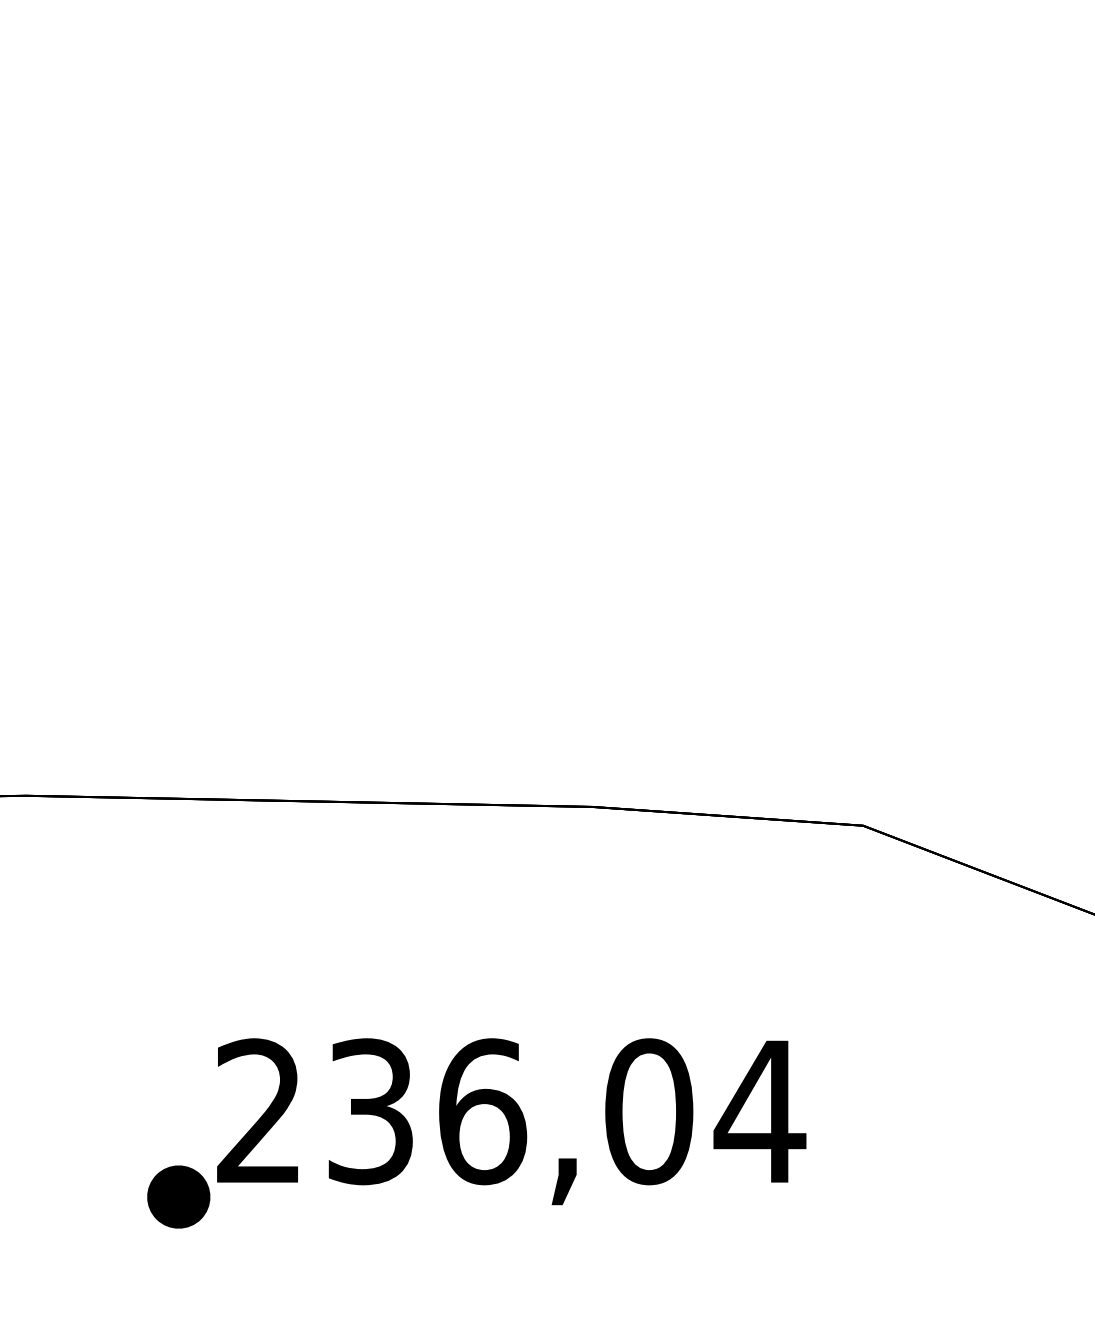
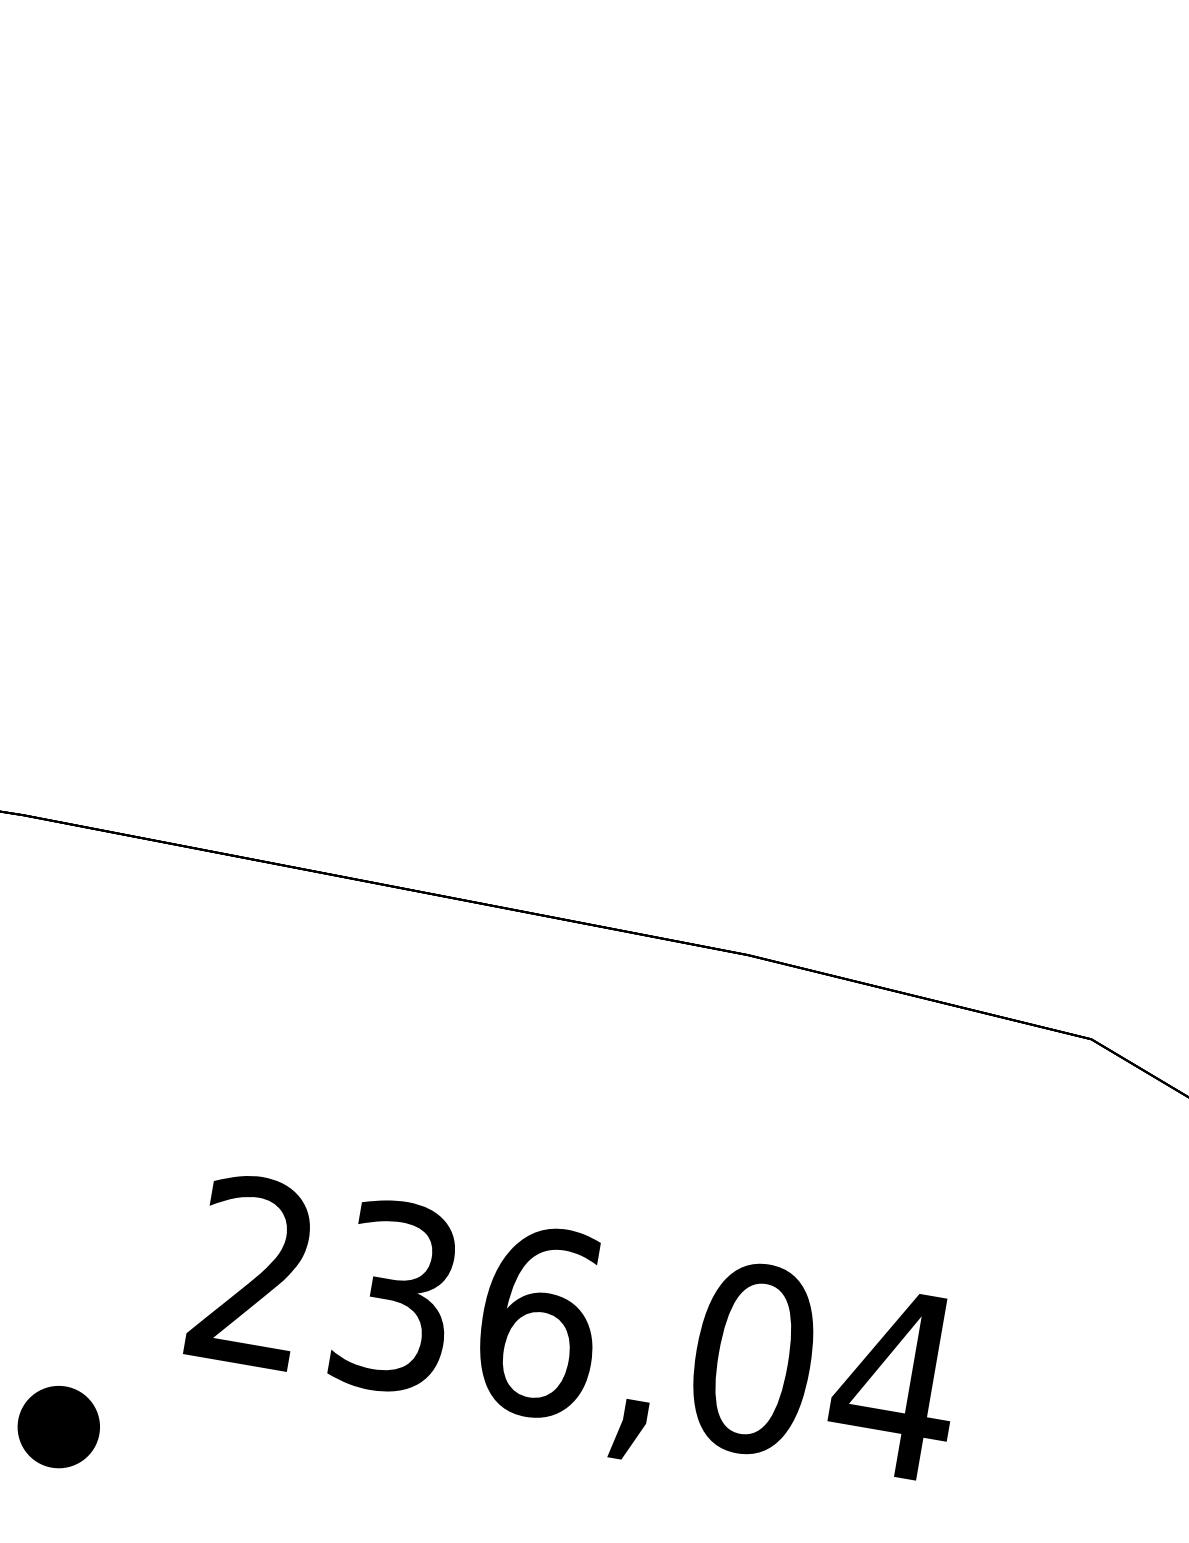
part: (178, 1196) -> (58, 1426), moved

